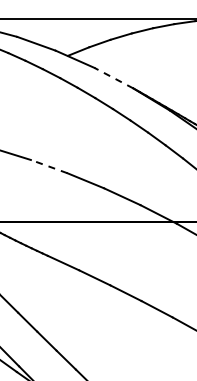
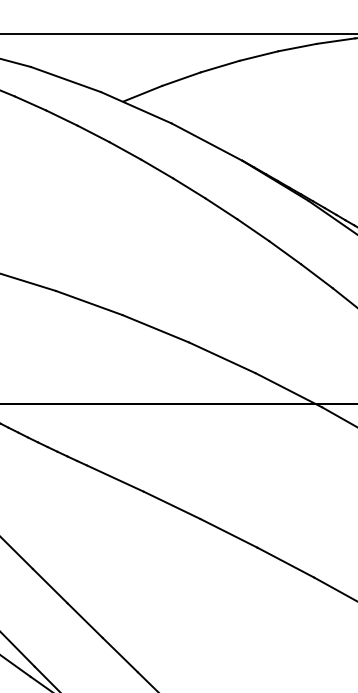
line: (113, 78) -> (206, 142), dashed -> solid
line: (48, 166) -> (88, 302), dashed -> solid

